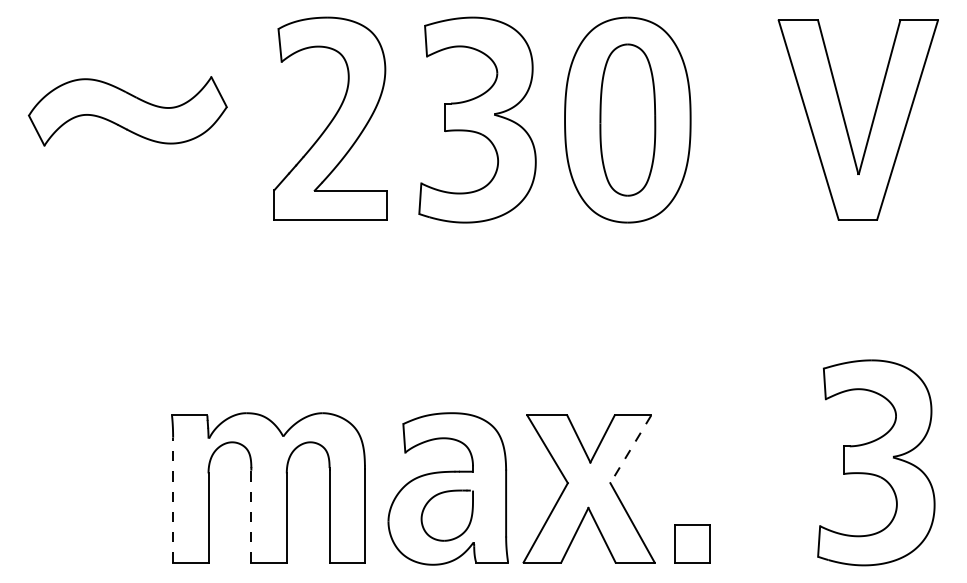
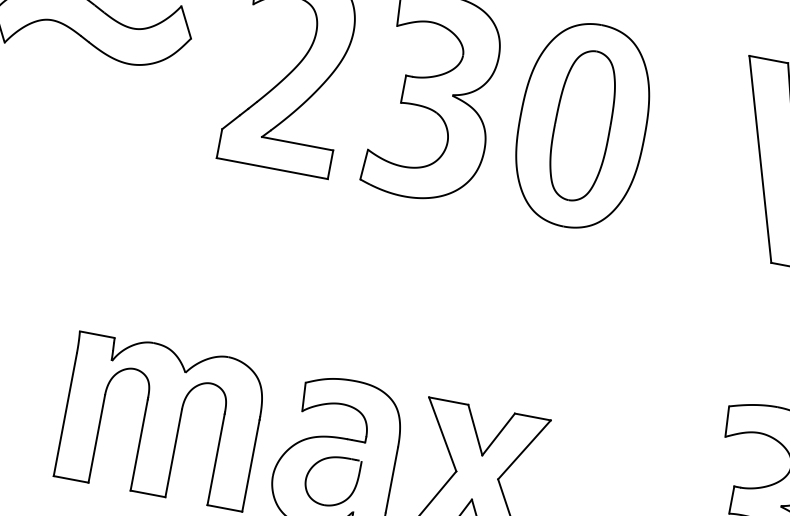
line: (630, 449) -> (524, 449), dashed -> solid
line: (173, 499) -> (65, 414), dashed -> solid
line: (251, 515) -> (139, 444), dashed -> solid

